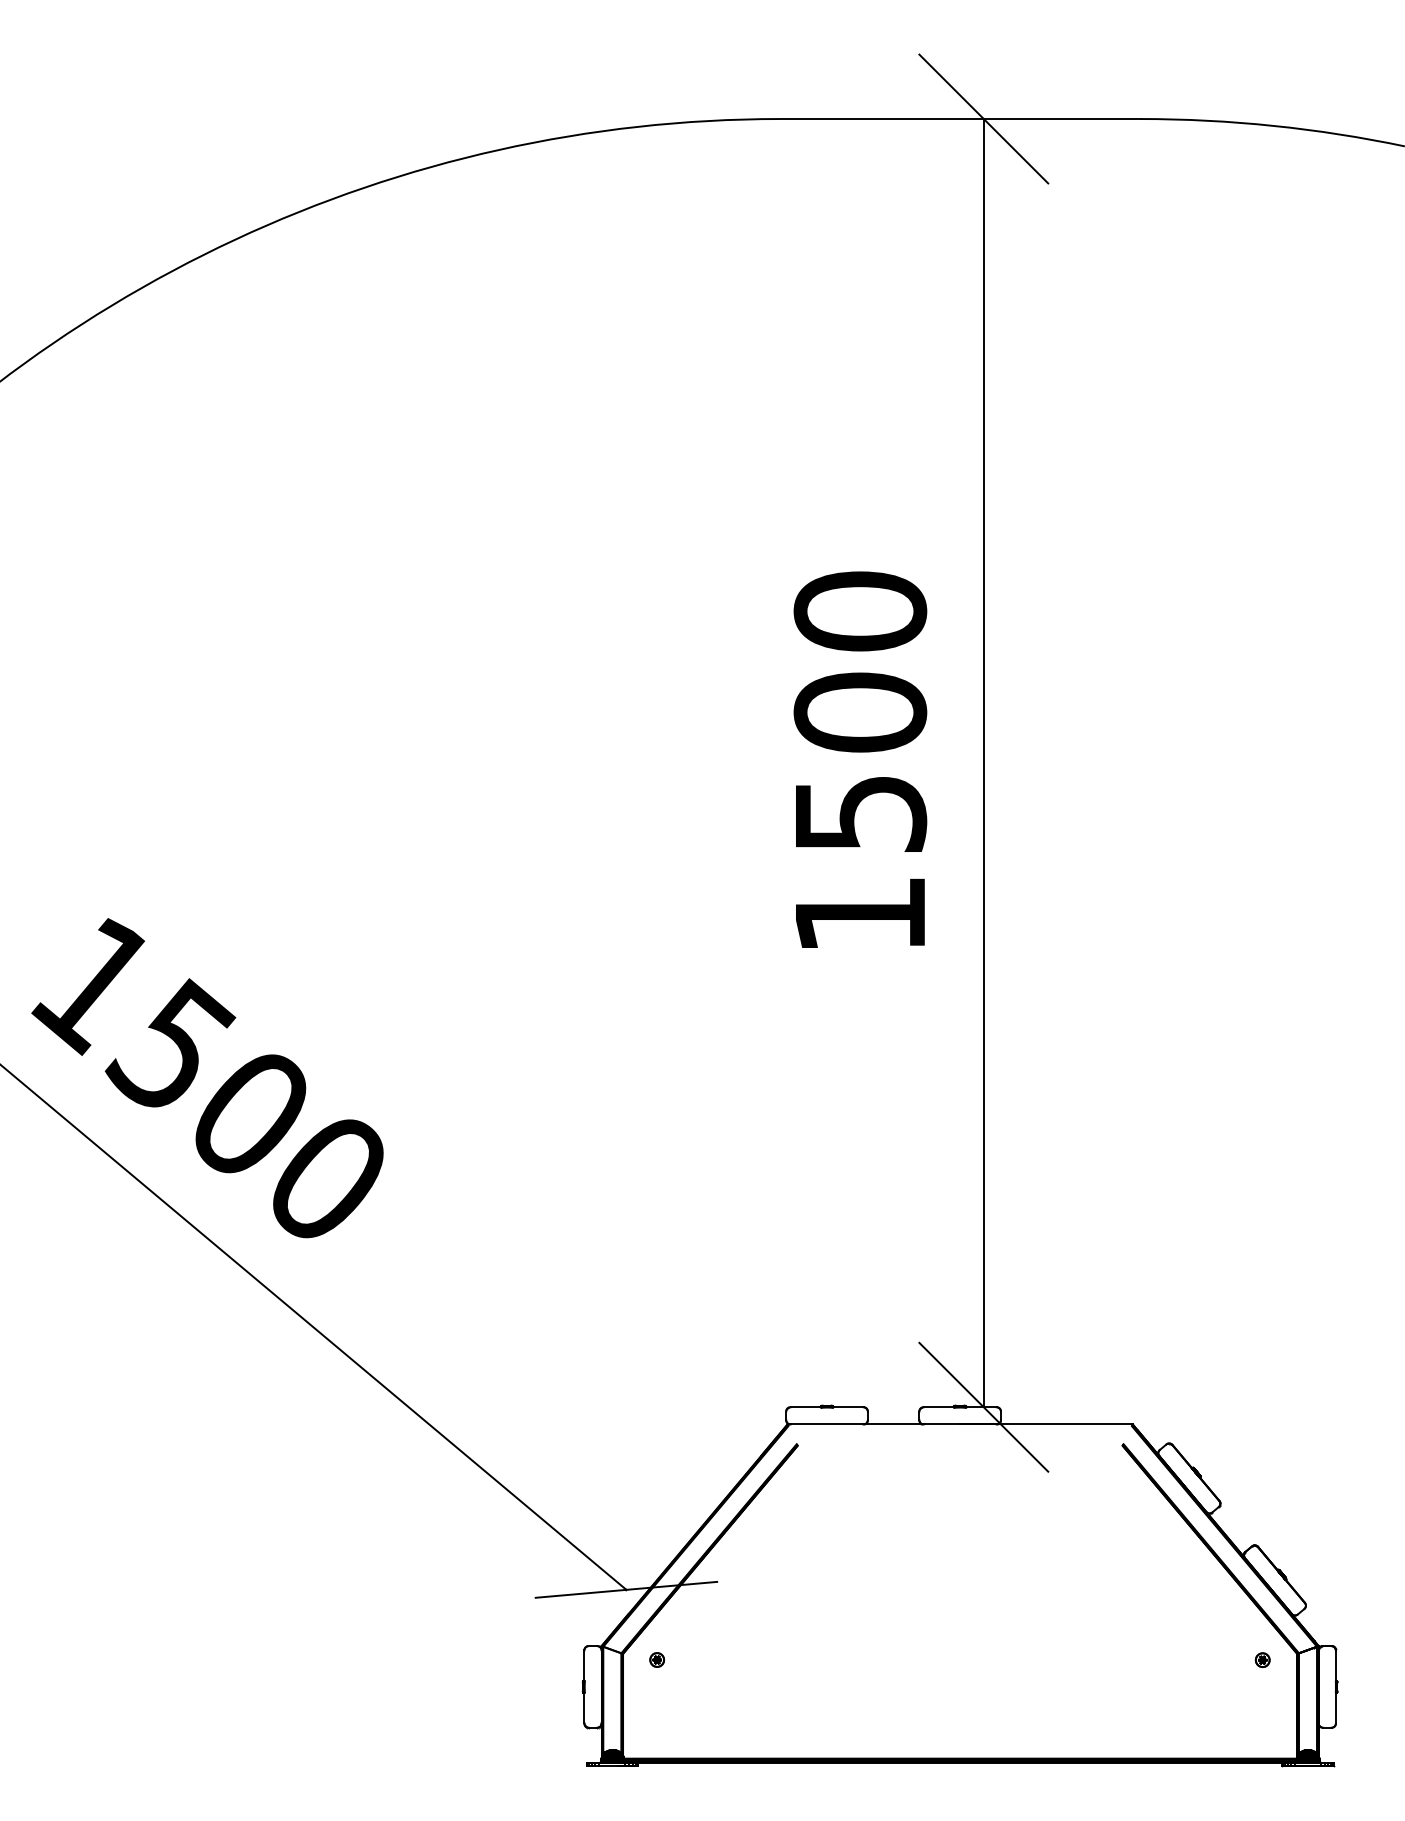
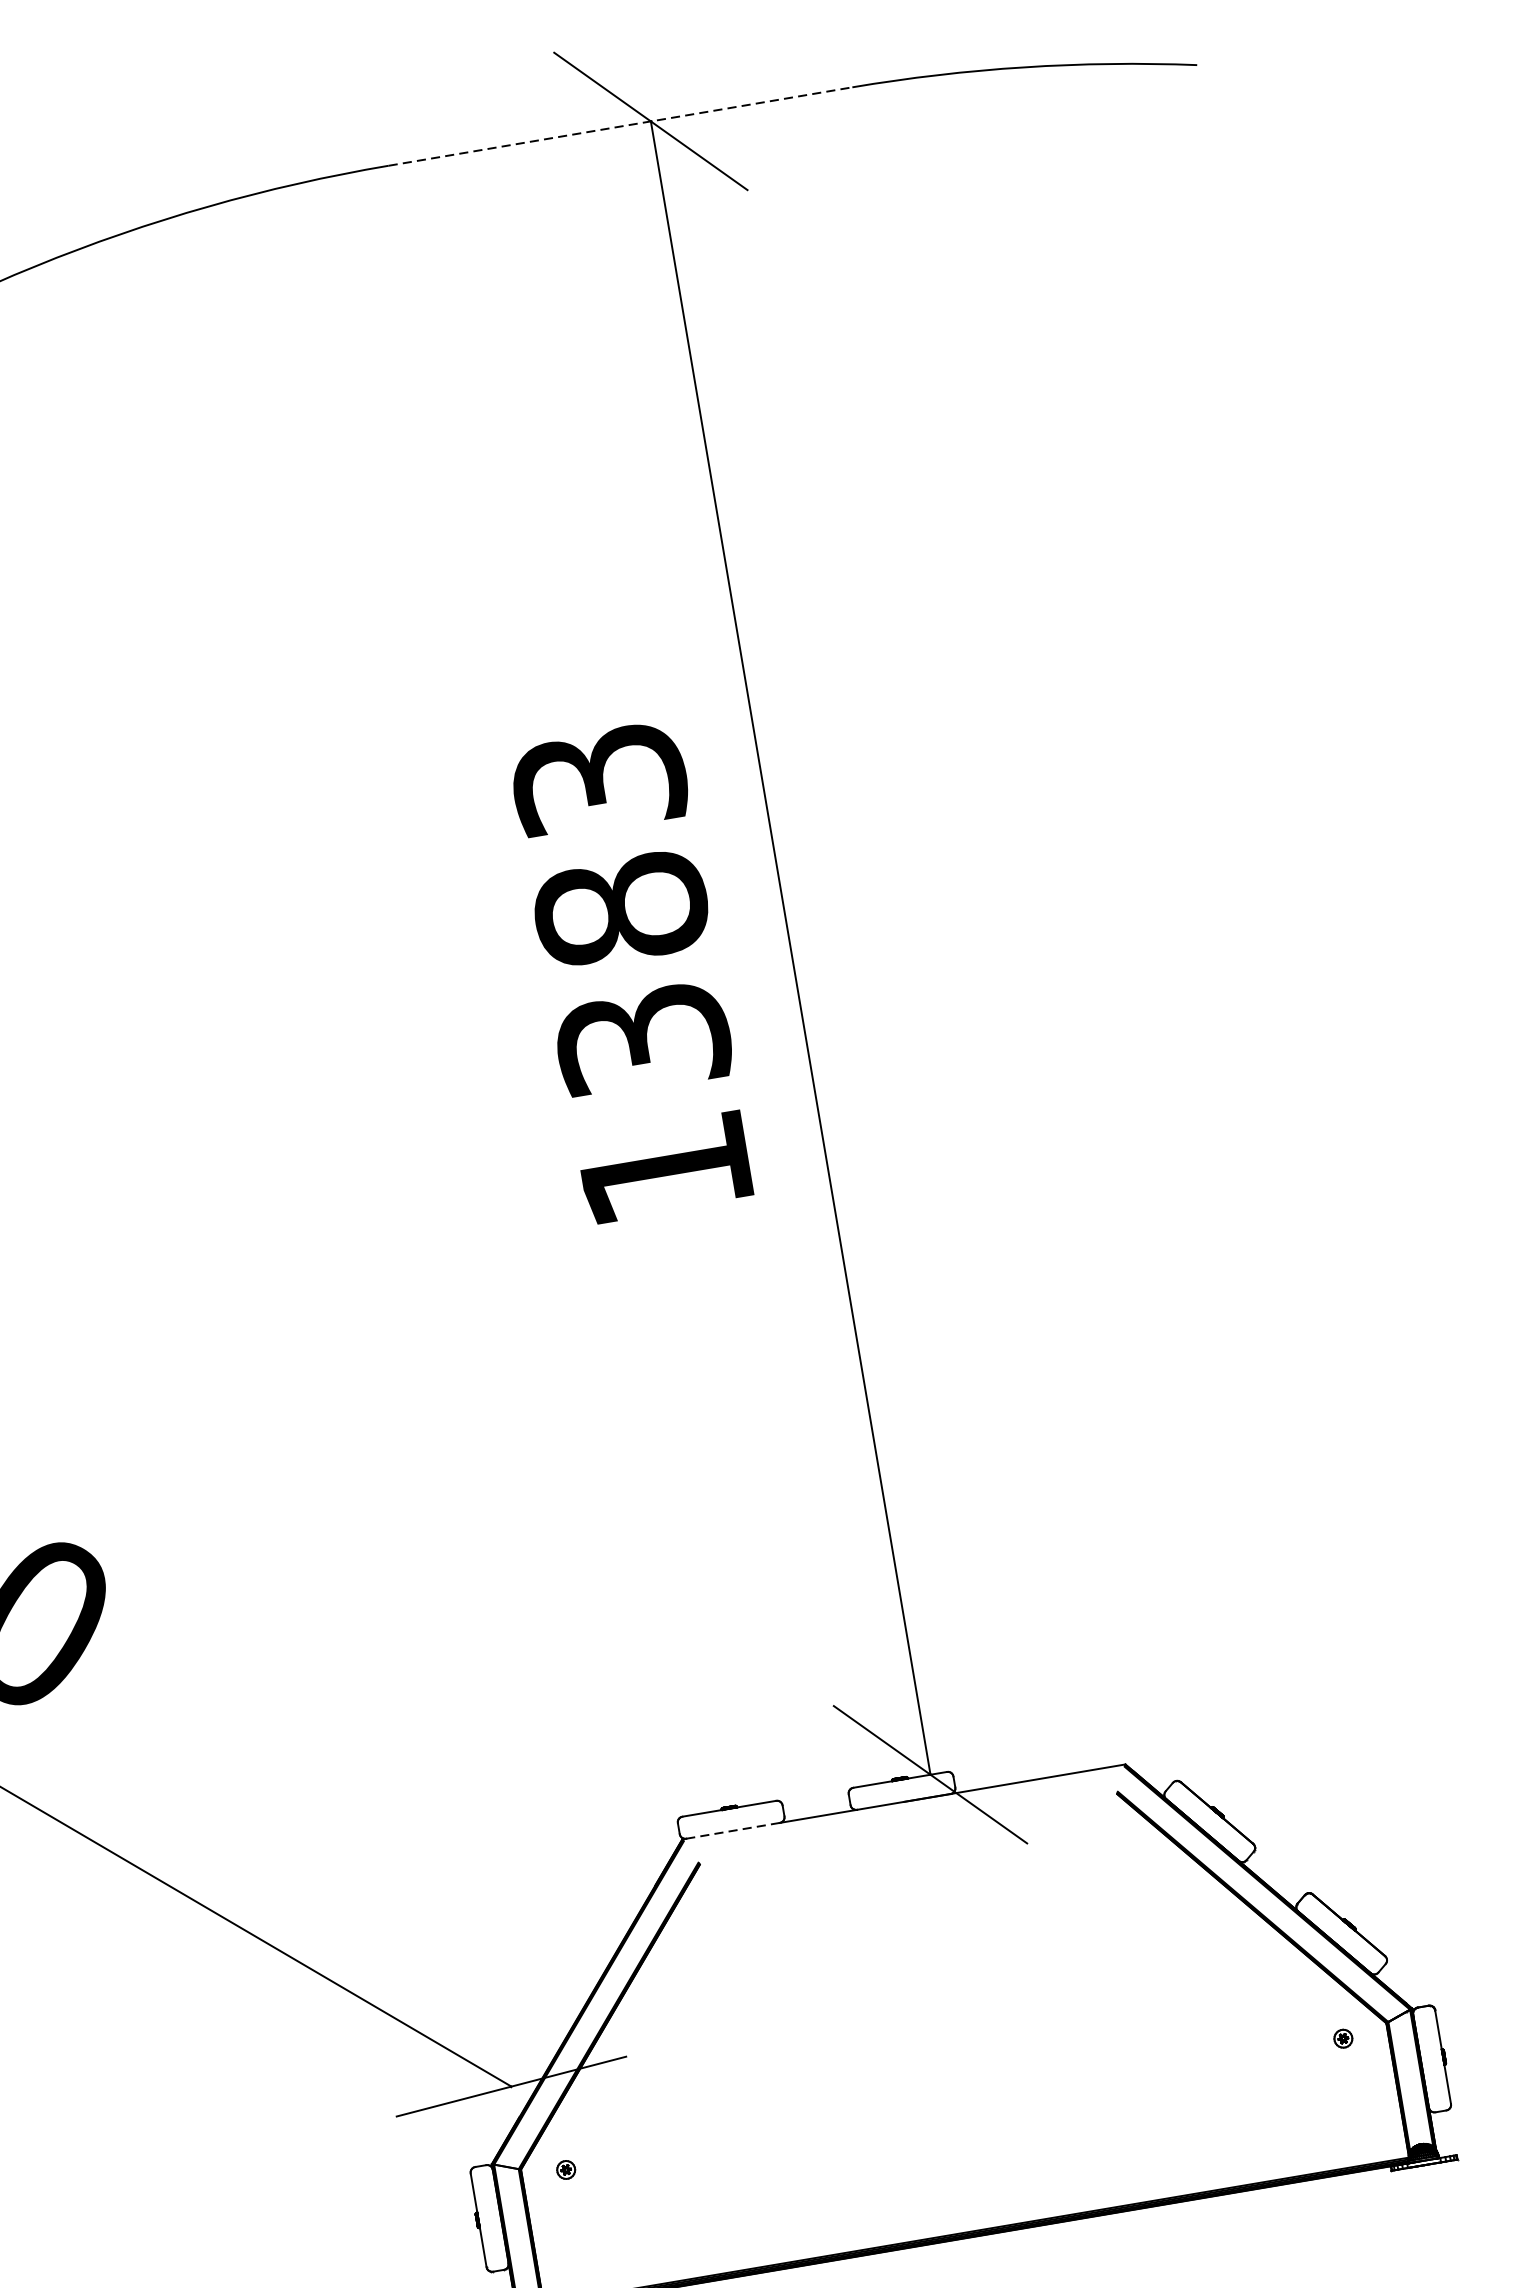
line: (960, 119) -> (621, 127), solid -> dashed
text: (860, 711) -> (621, 908), 1500 -> 1383
line: (827, 1424) -> (733, 1830), solid -> dashed

